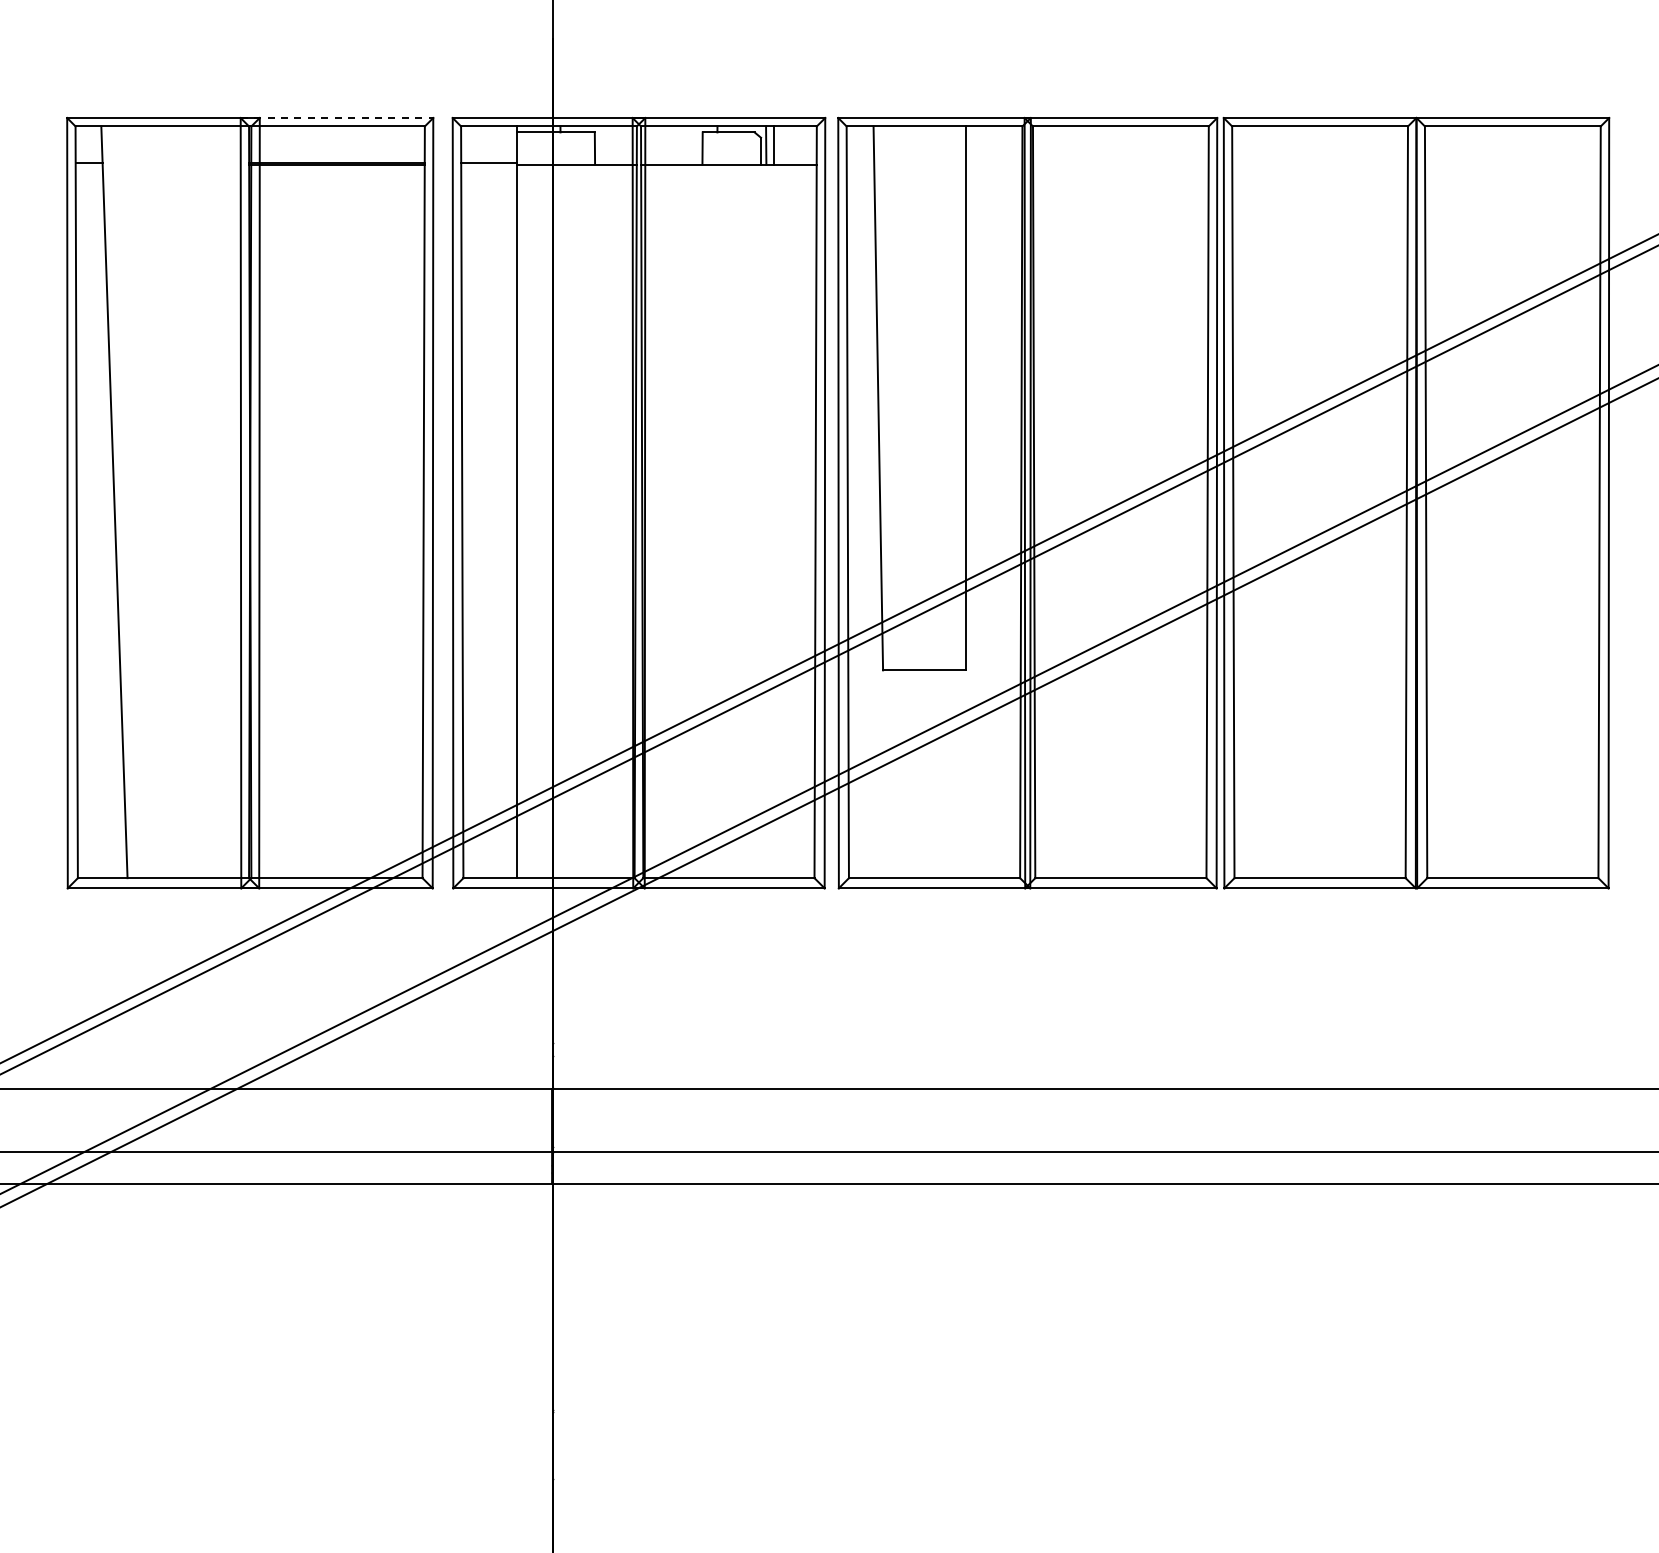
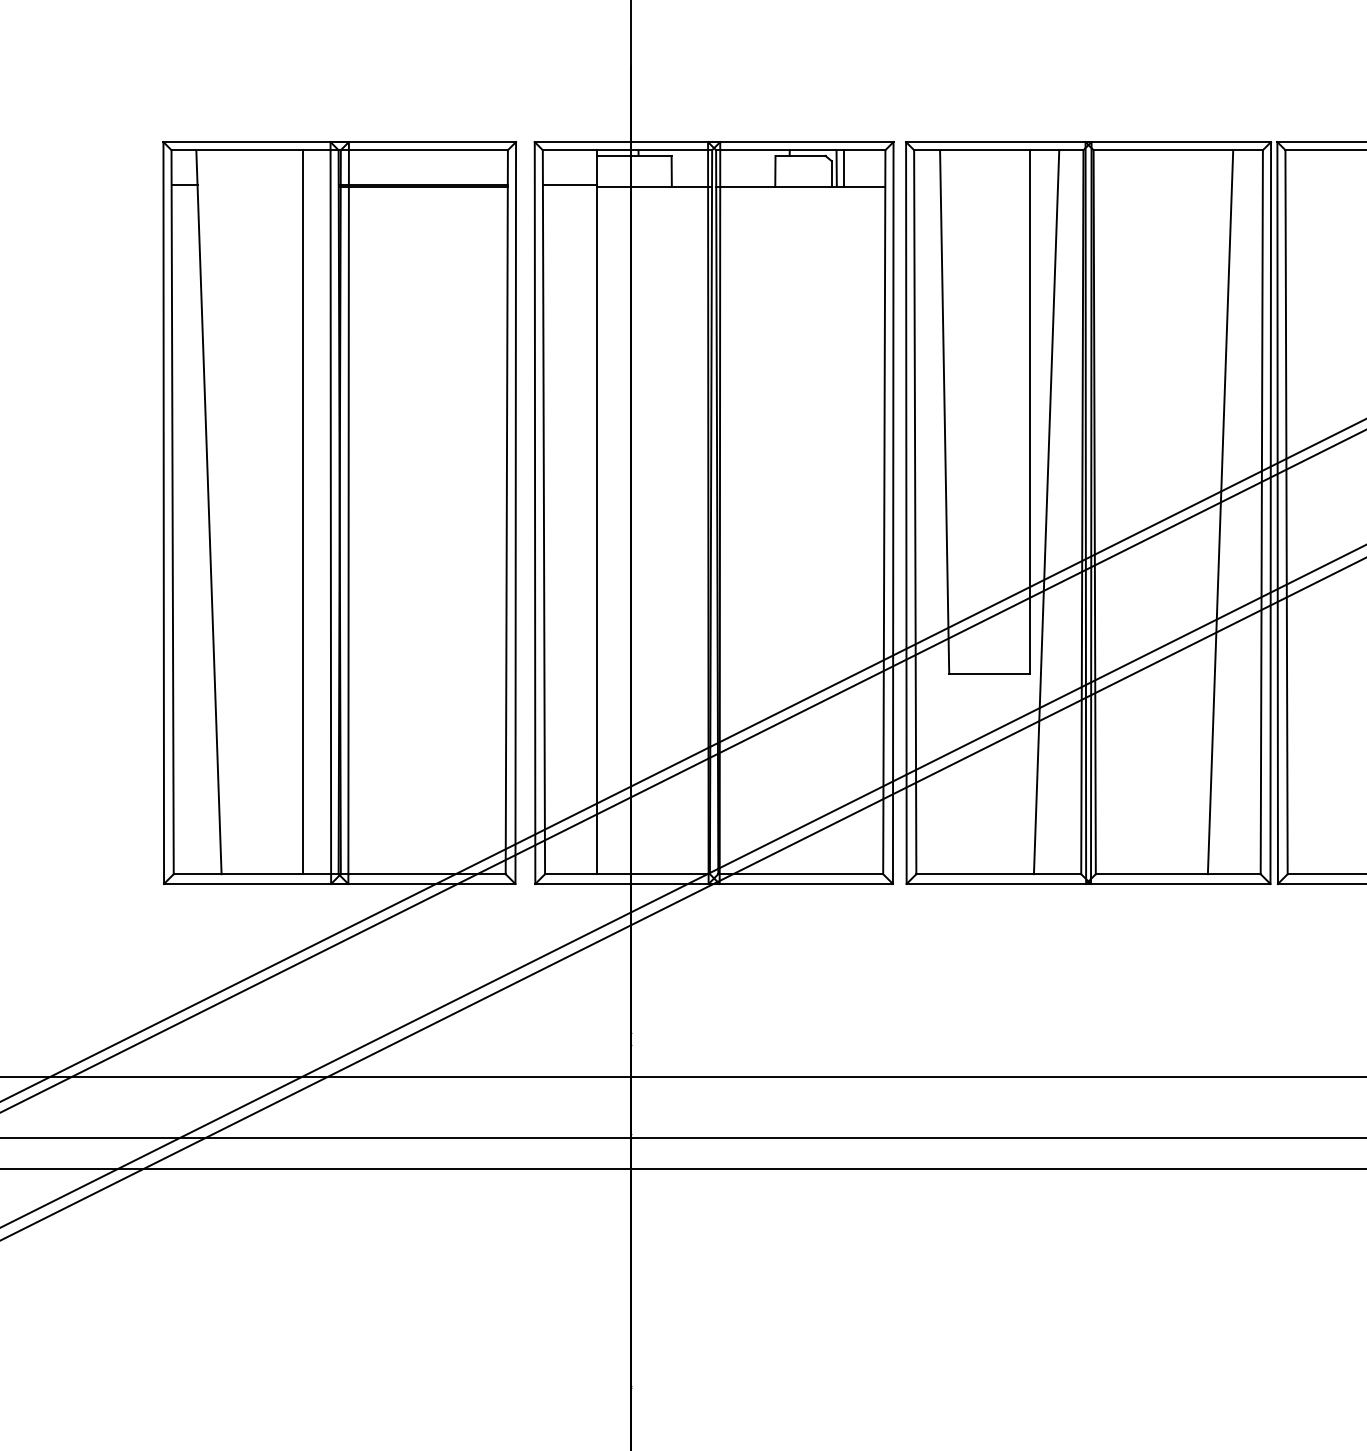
line: (337, 118) -> (423, 142), dashed -> solid
line: (211, 502) -> (302, 512), added
line: (984, 502) -> (1046, 512), added
line: (1164, 502) -> (1220, 512), added

